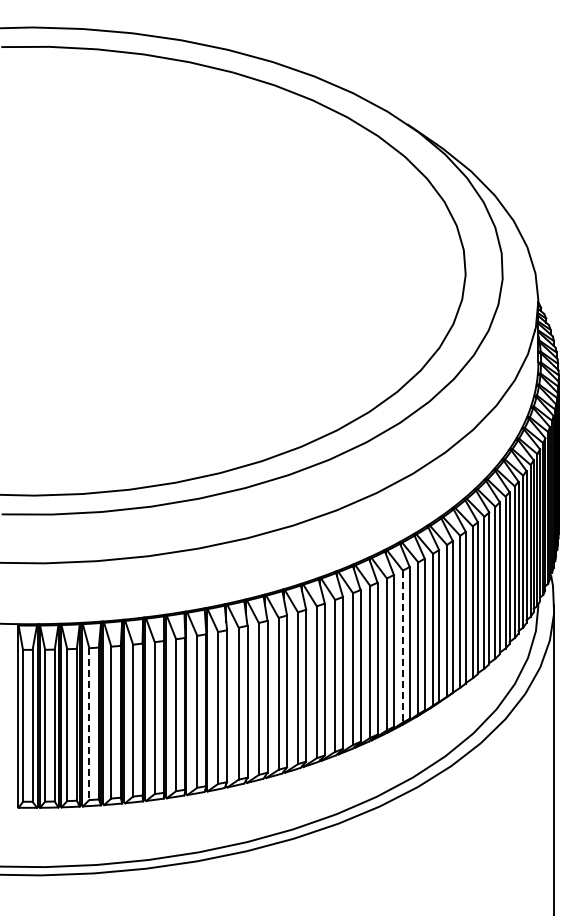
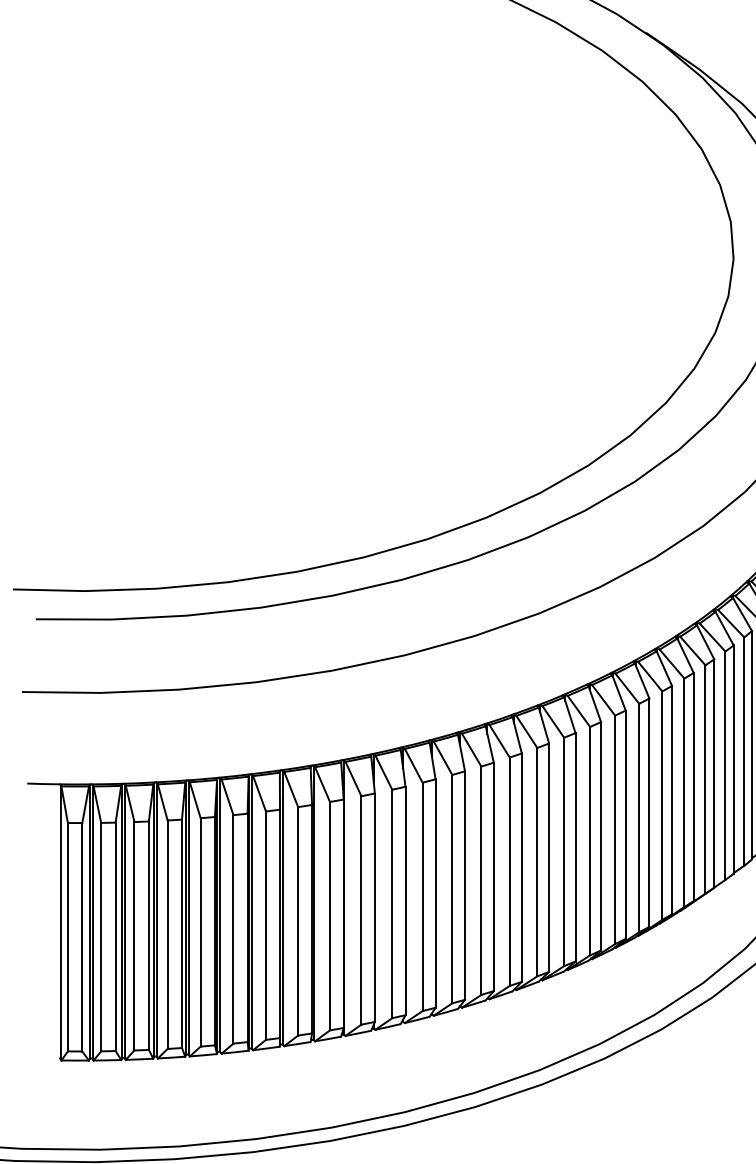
line: (402, 646) -> (638, 817), dashed -> solid
line: (89, 724) -> (167, 935), dashed -> solid

